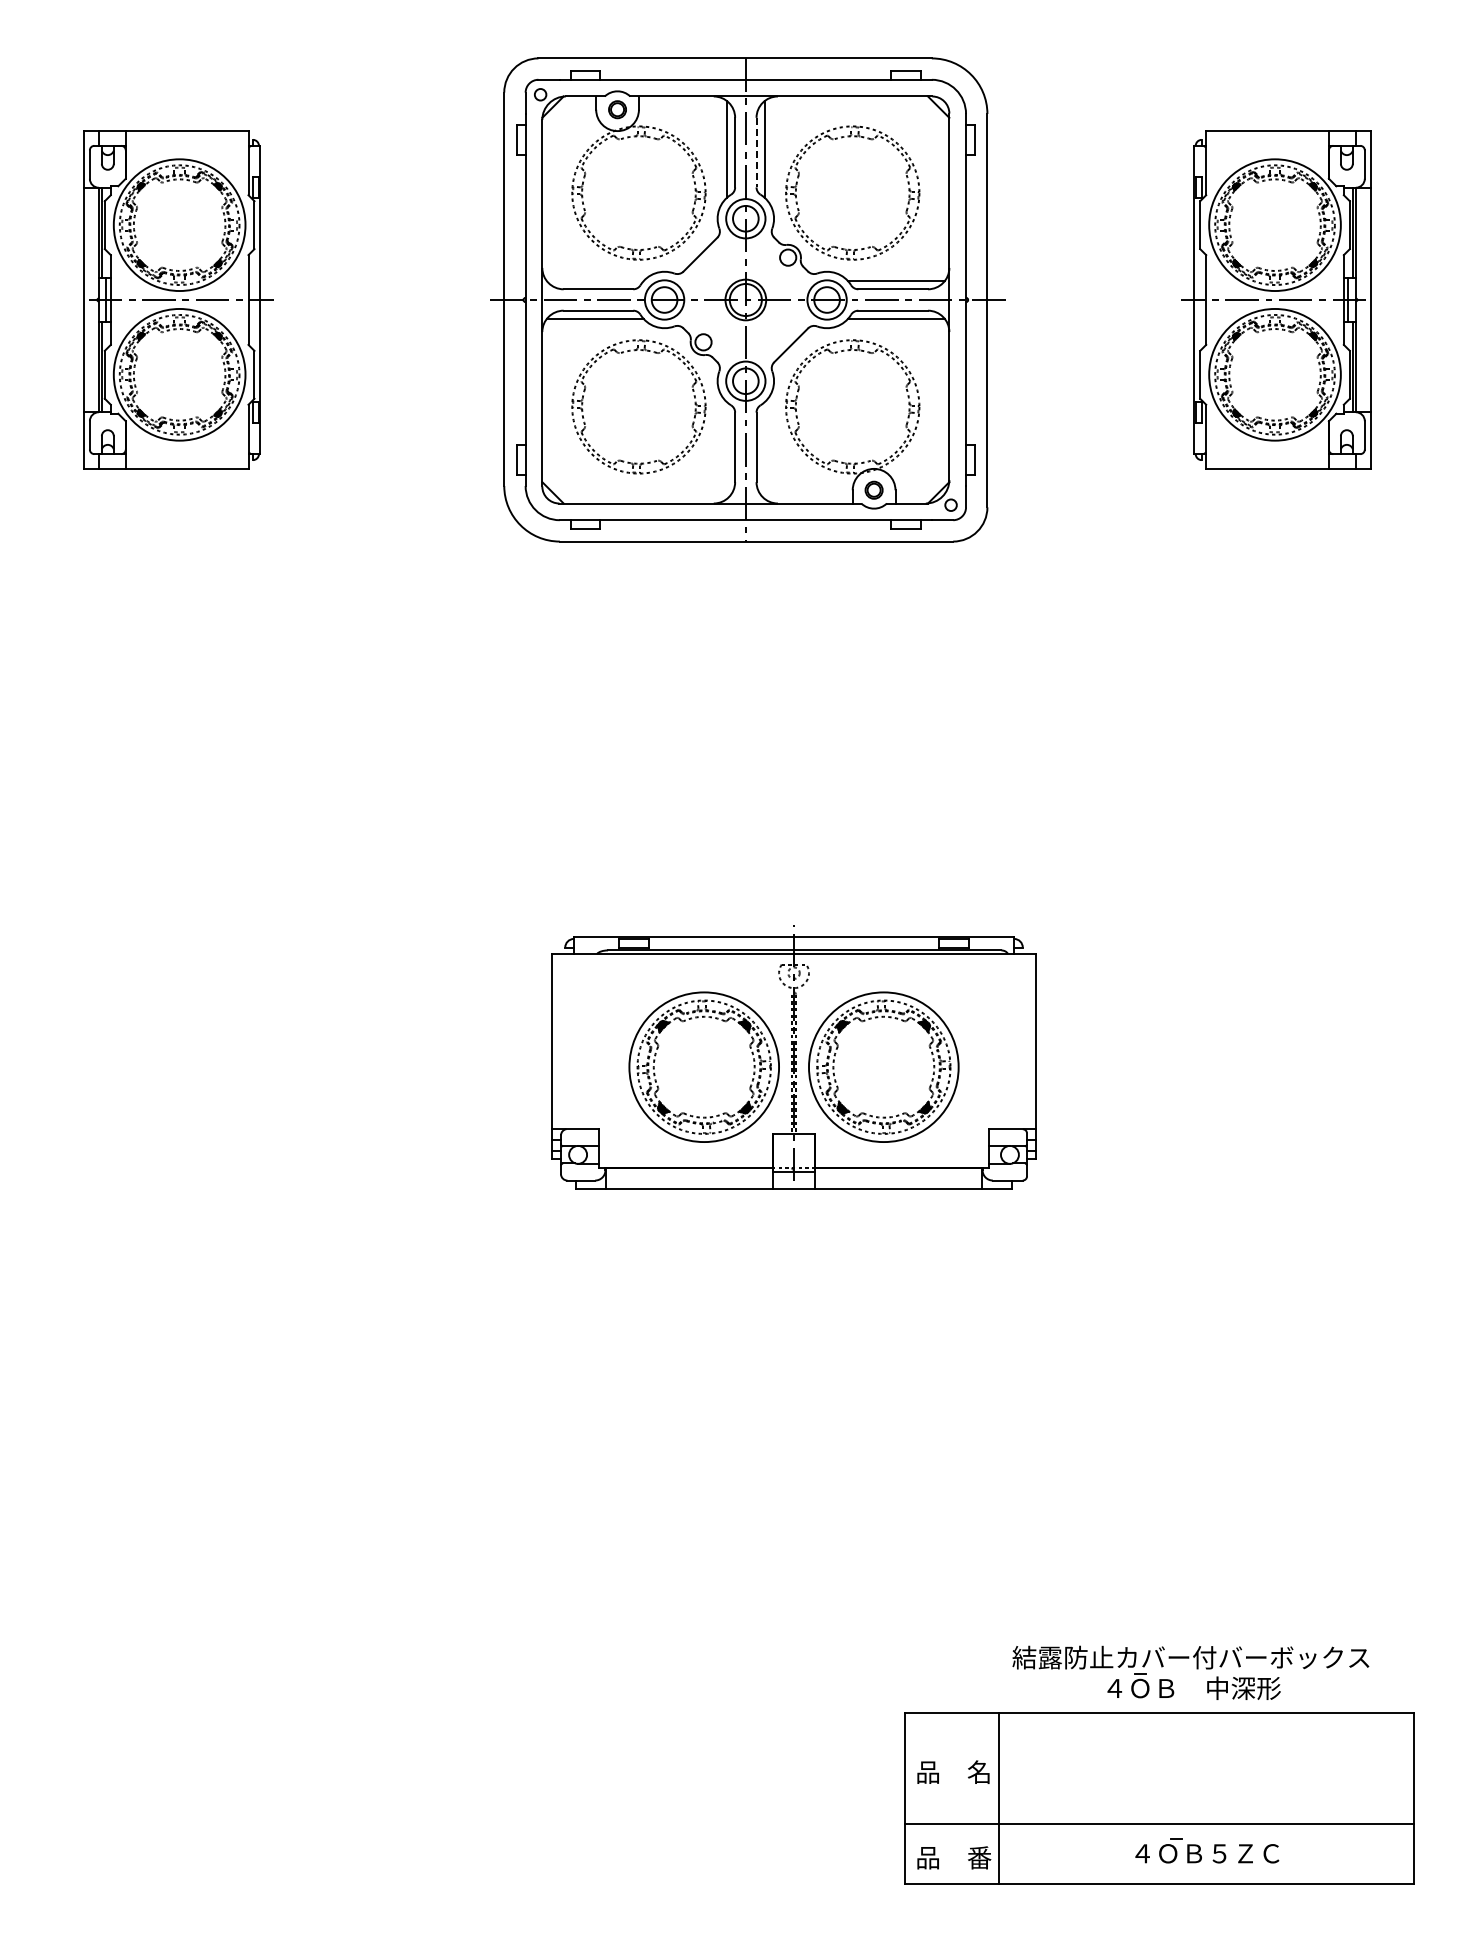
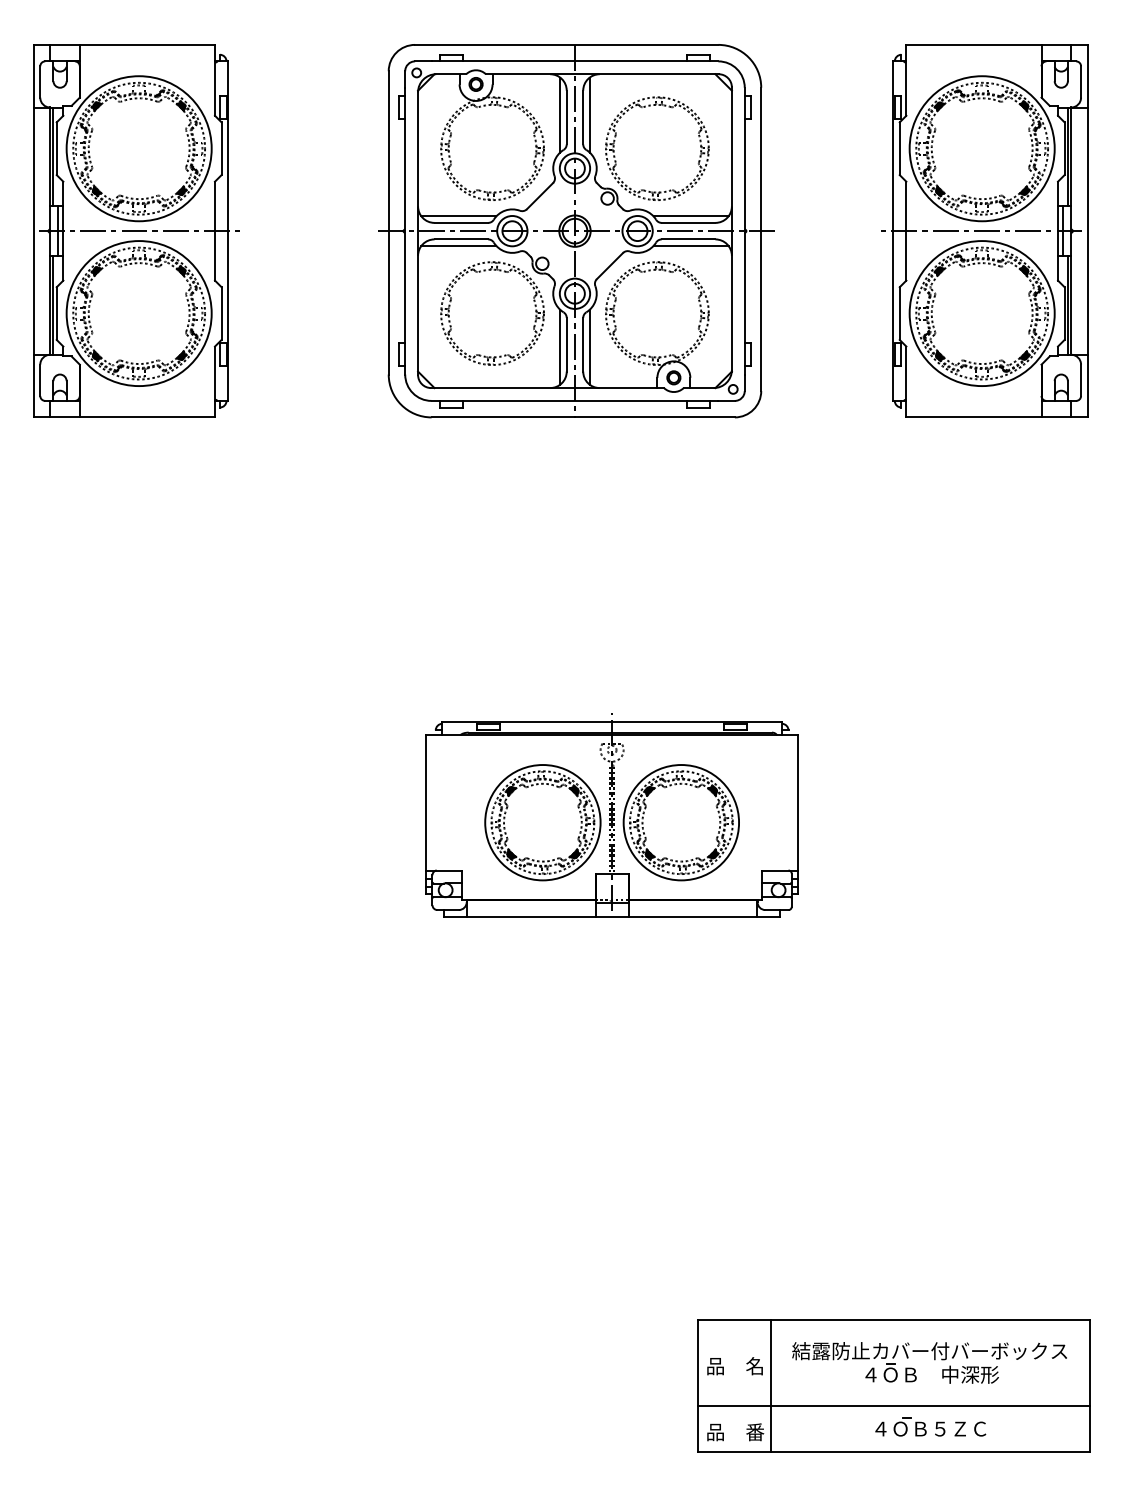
line: (756, 152) -> (583, 117), dashed -> solid
line: (594, 280) -> (458, 216), added
part: (177, 299) -> (136, 230), size x1.43
part: (1277, 299) -> (984, 230), size x1.43
line: (726, 450) -> (560, 347), added
line: (765, 450) -> (590, 347), added
part: (1196, 1669) -> (934, 1360), moved

